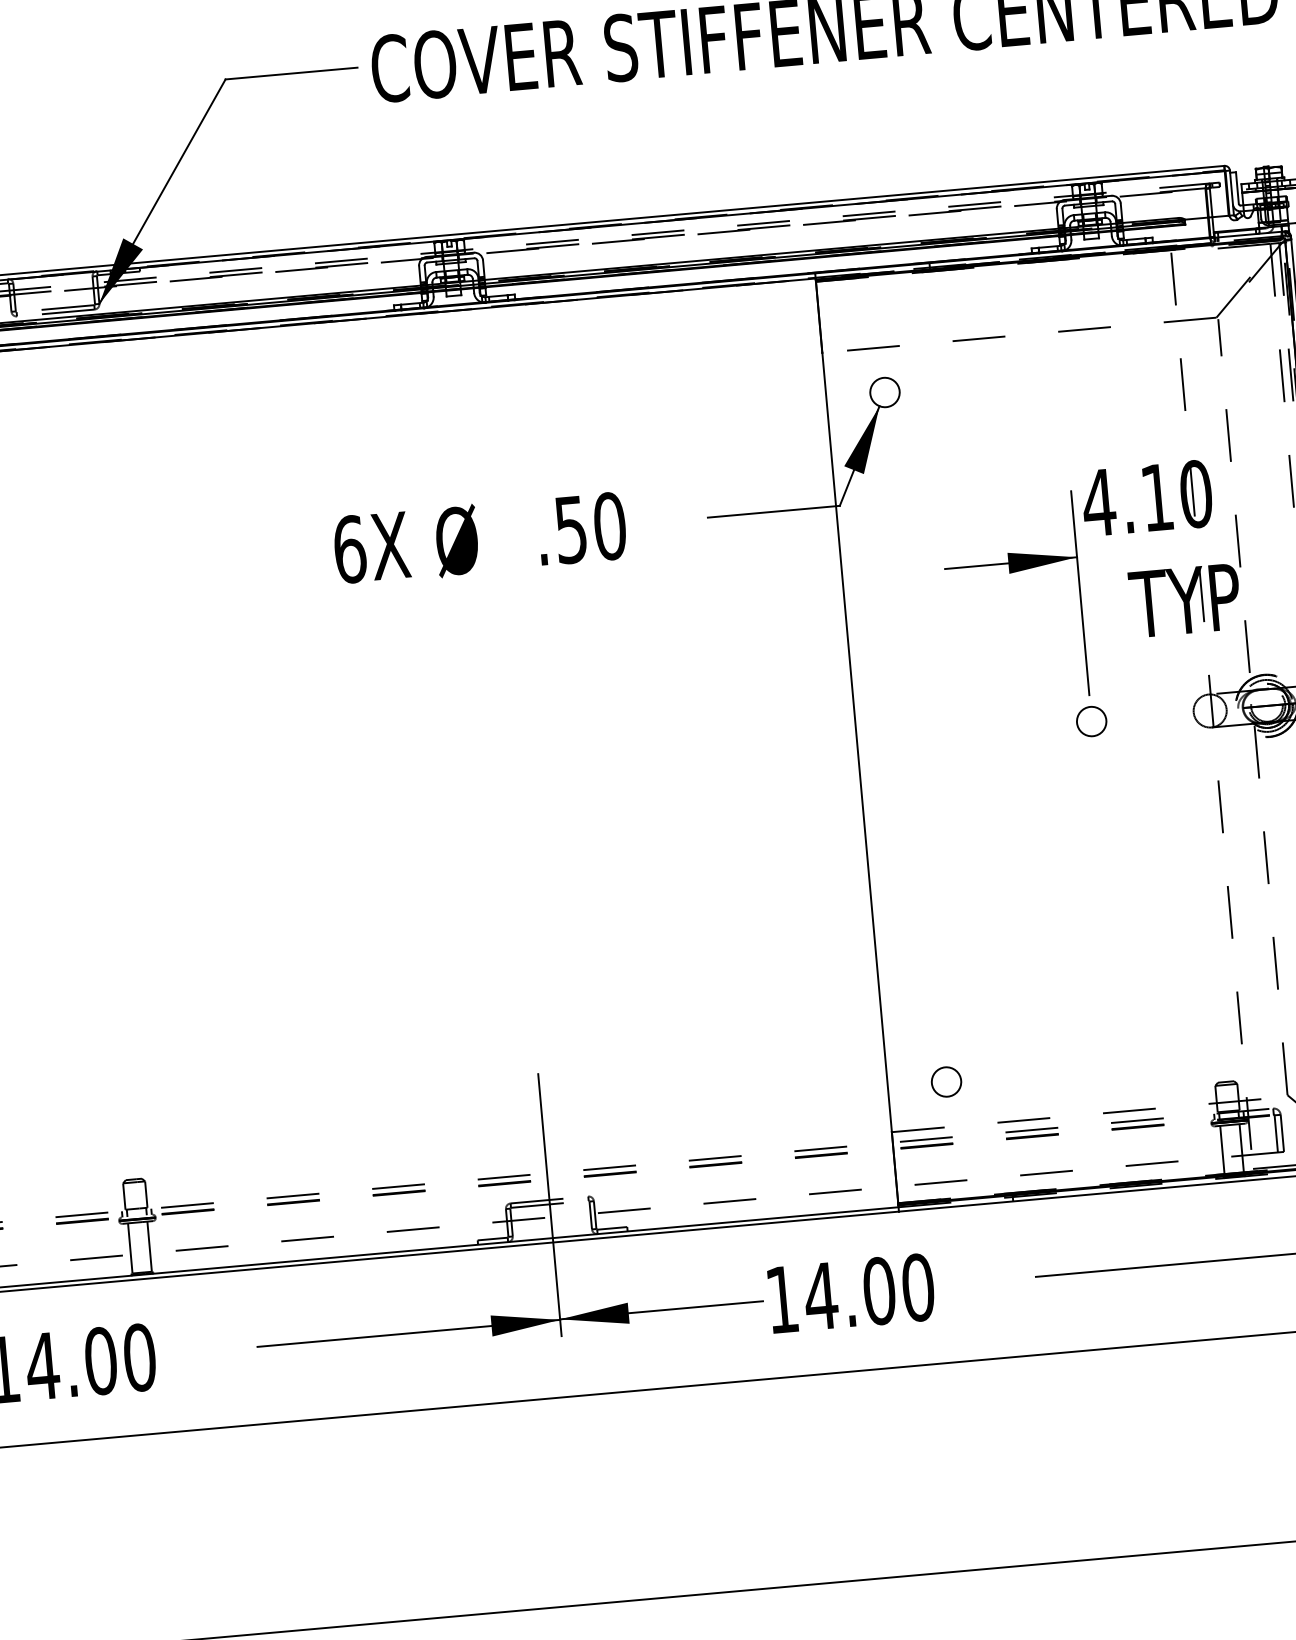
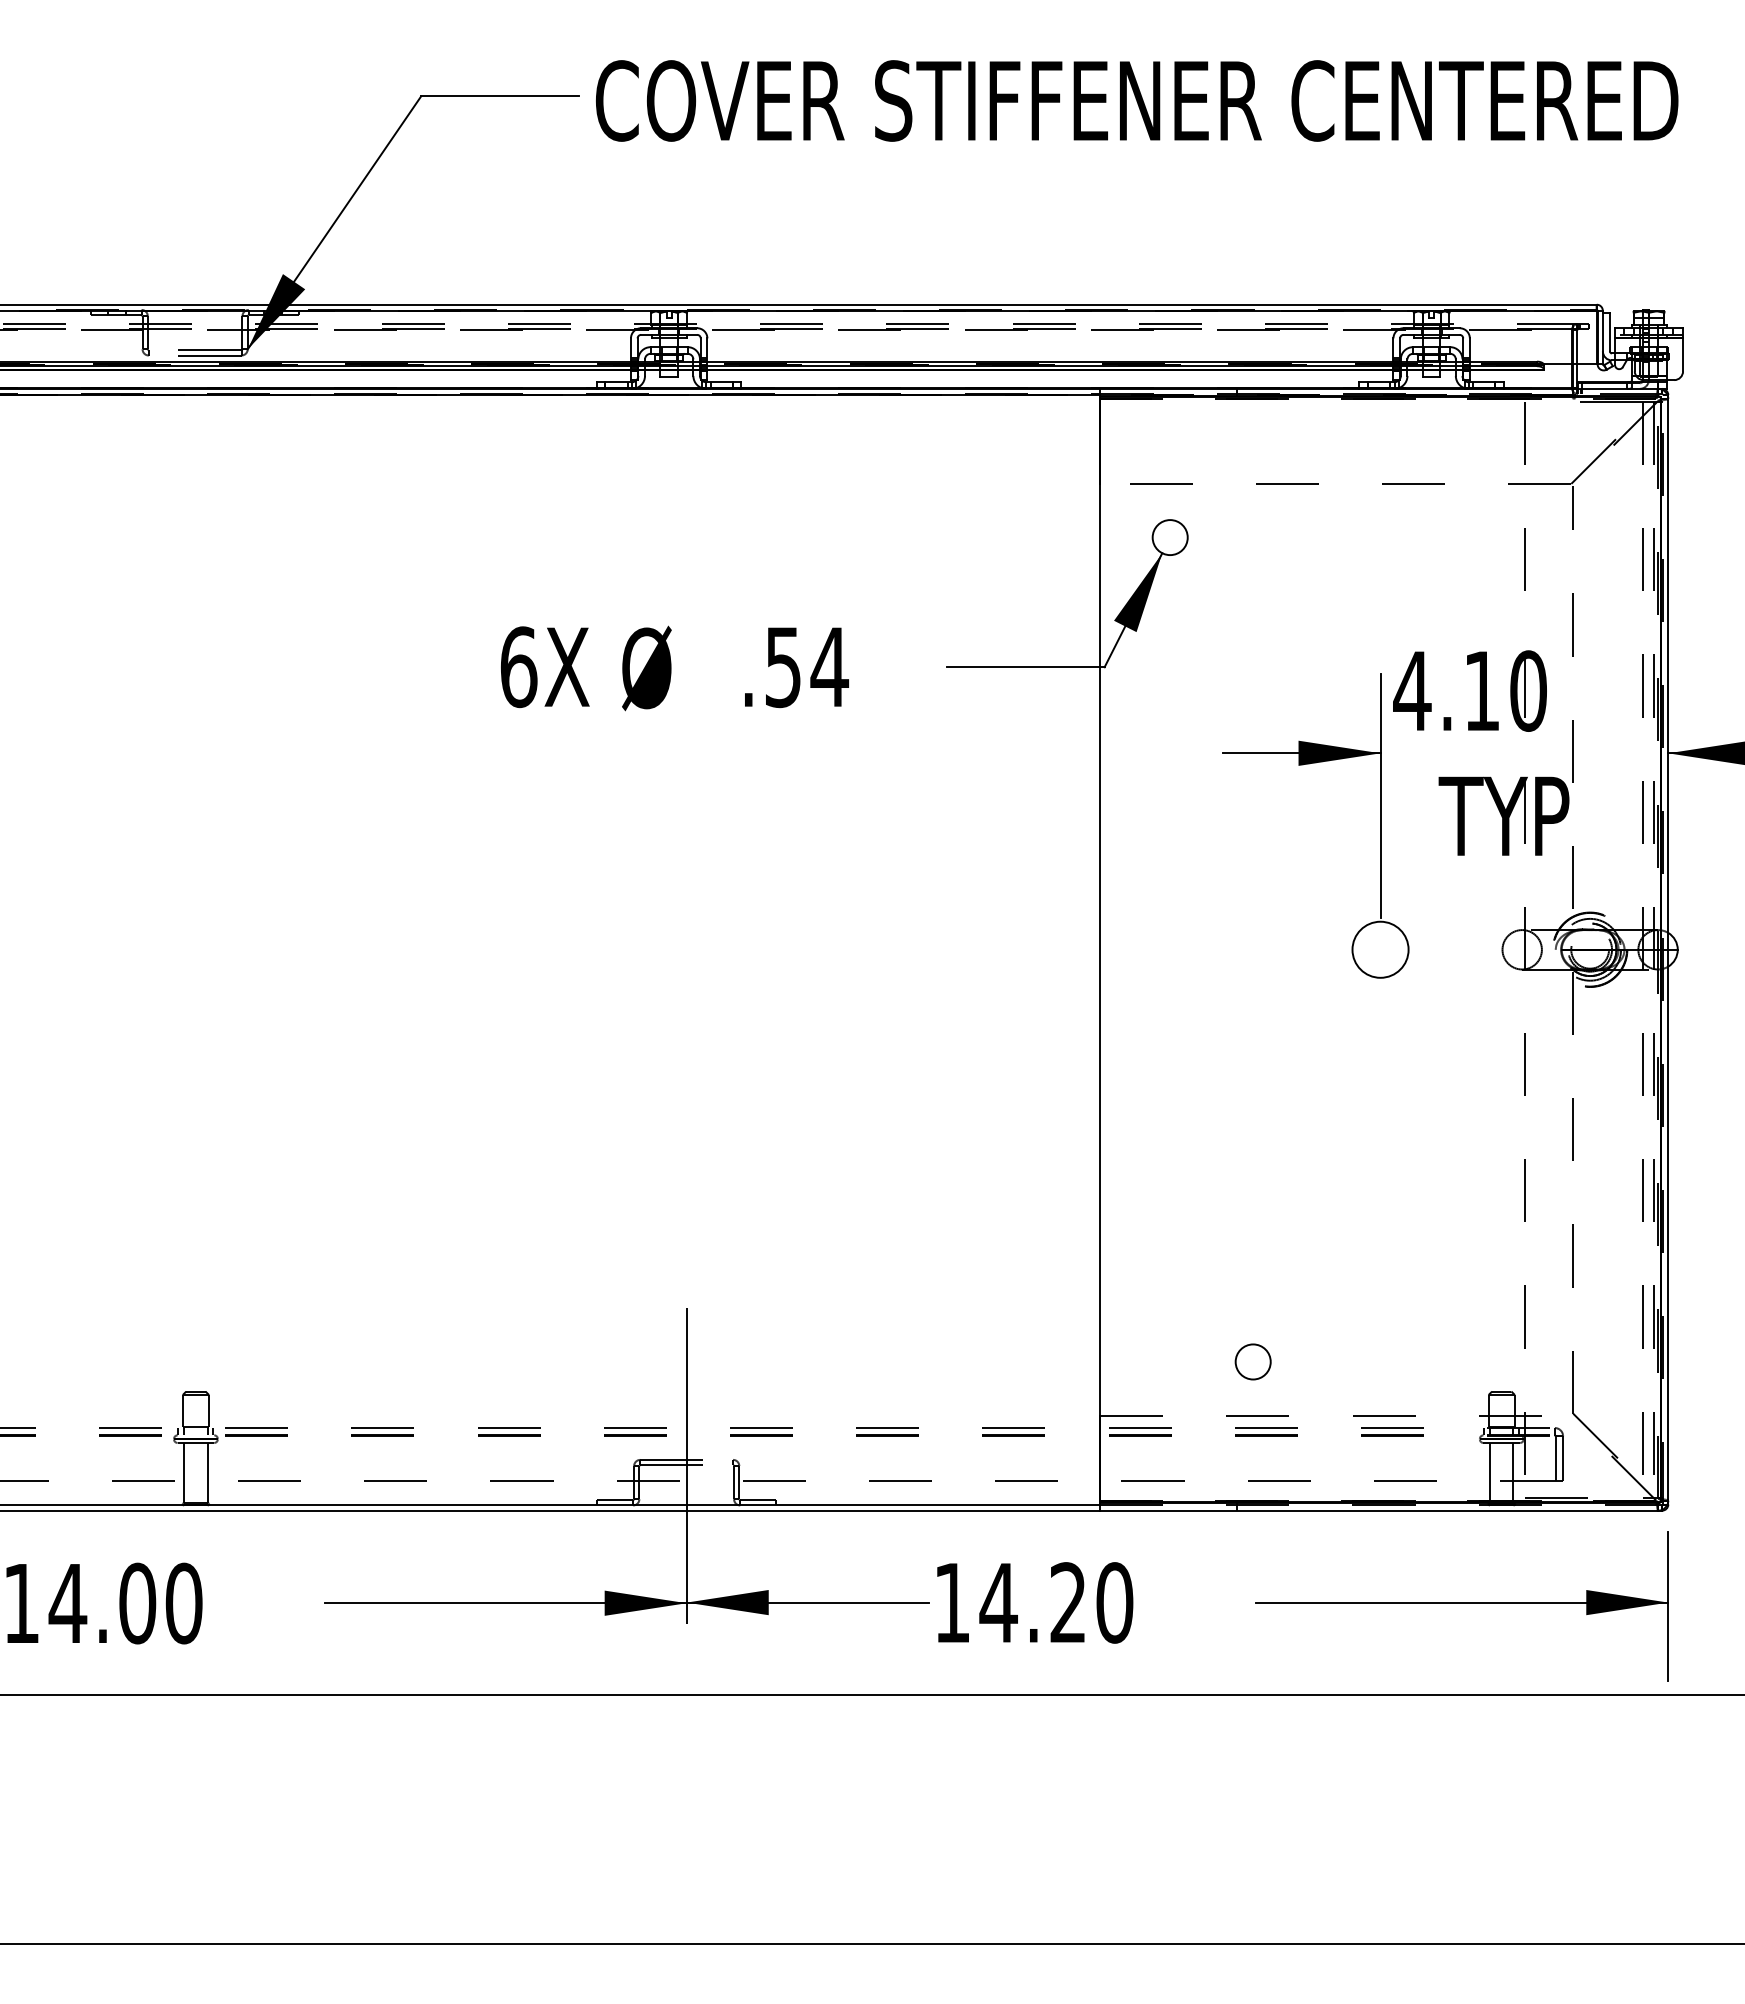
text: (609, 526) -> (829, 667), .50 -> .54
circle: (1091, 721) -> (1380, 949), size x1.6
circle: (945, 1081) -> (1252, 1361), moved
text: (879, 1290) -> (1068, 1602), 14.00 -> 14.20

